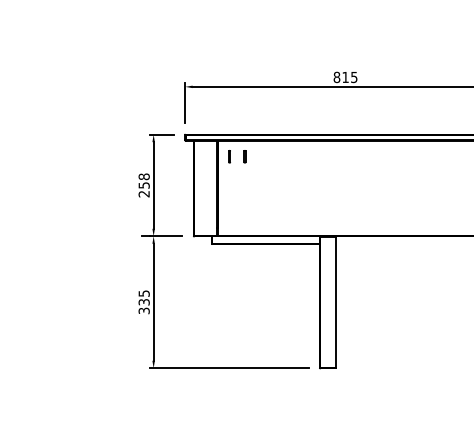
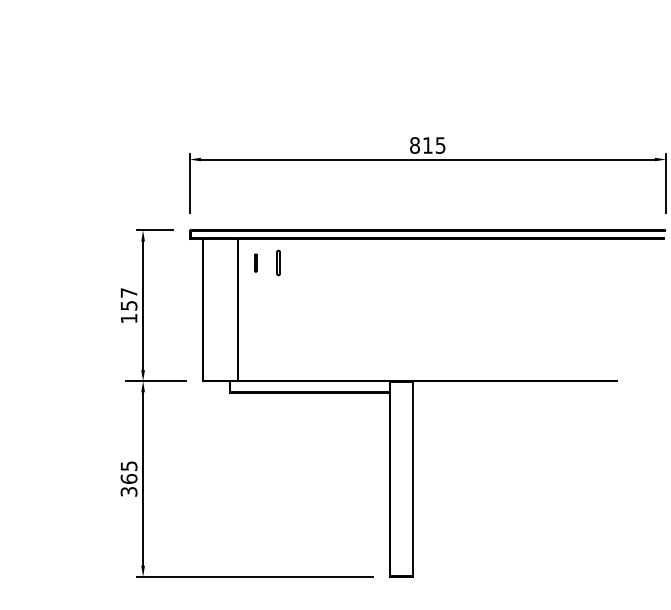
part: (244, 156) -> (277, 262), size x1.4
text: (143, 185) -> (128, 305), 258 -> 157
text: (143, 301) -> (128, 477), 335 -> 365

